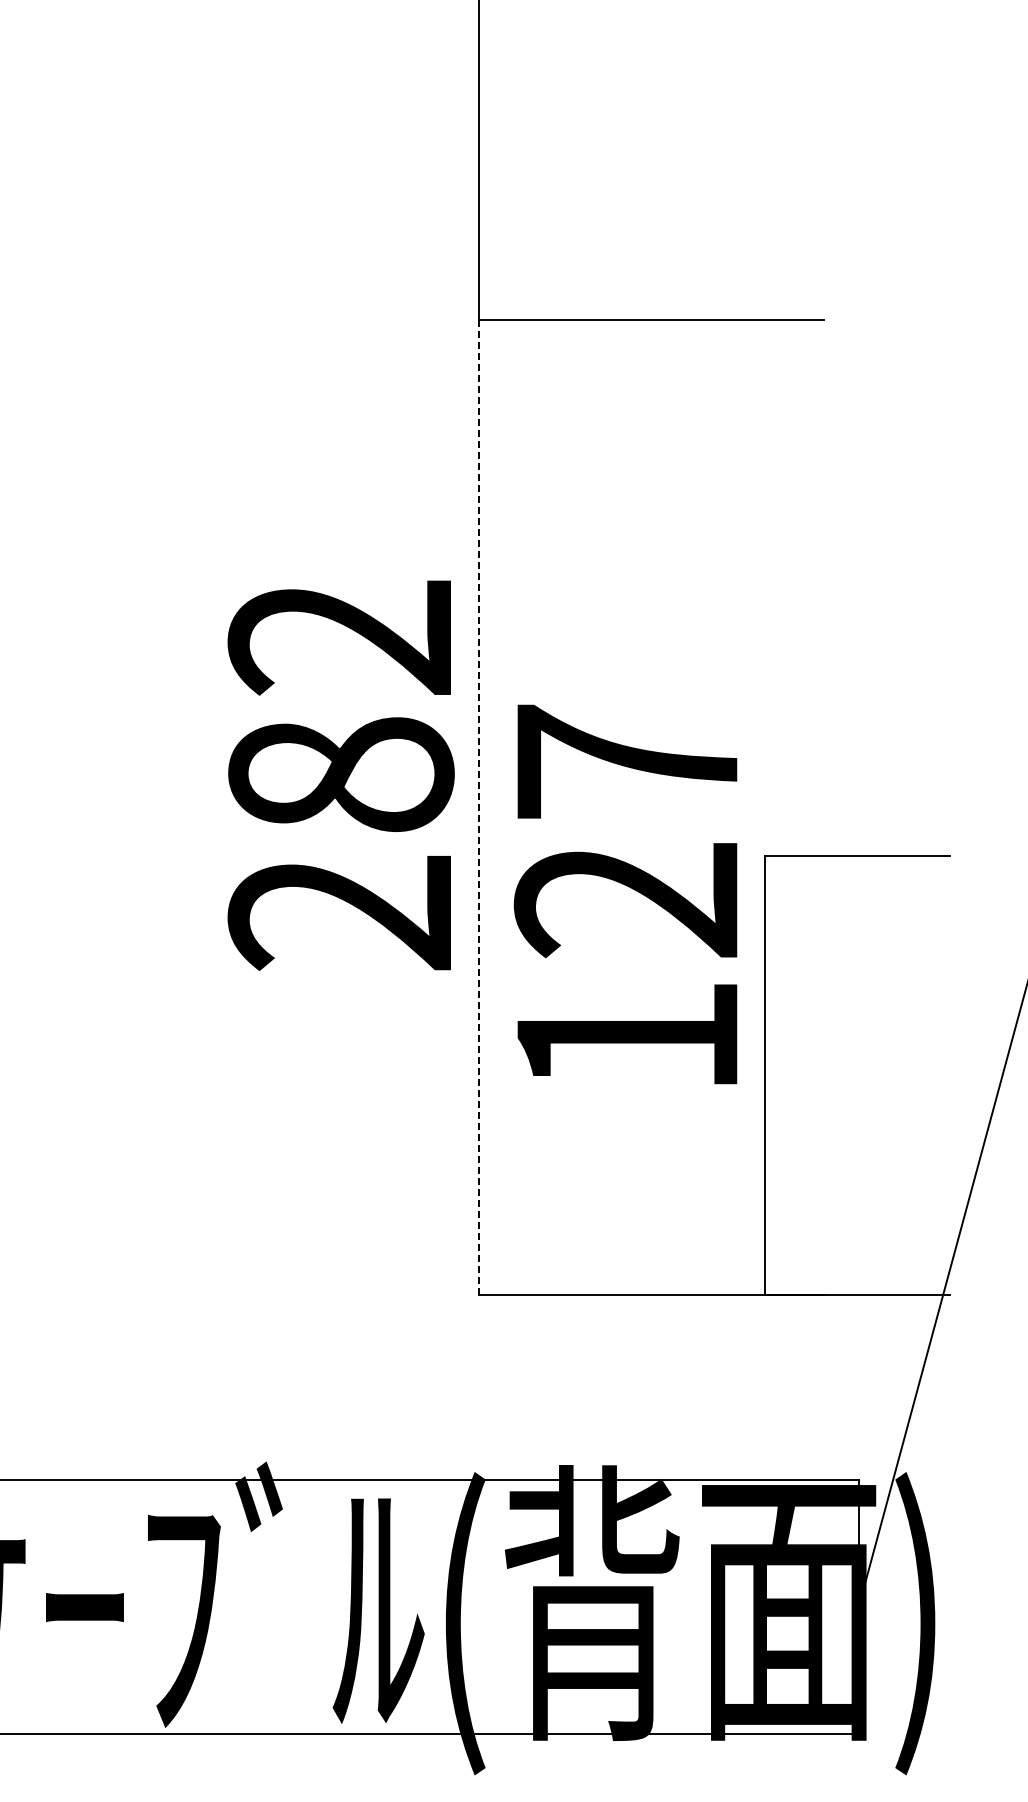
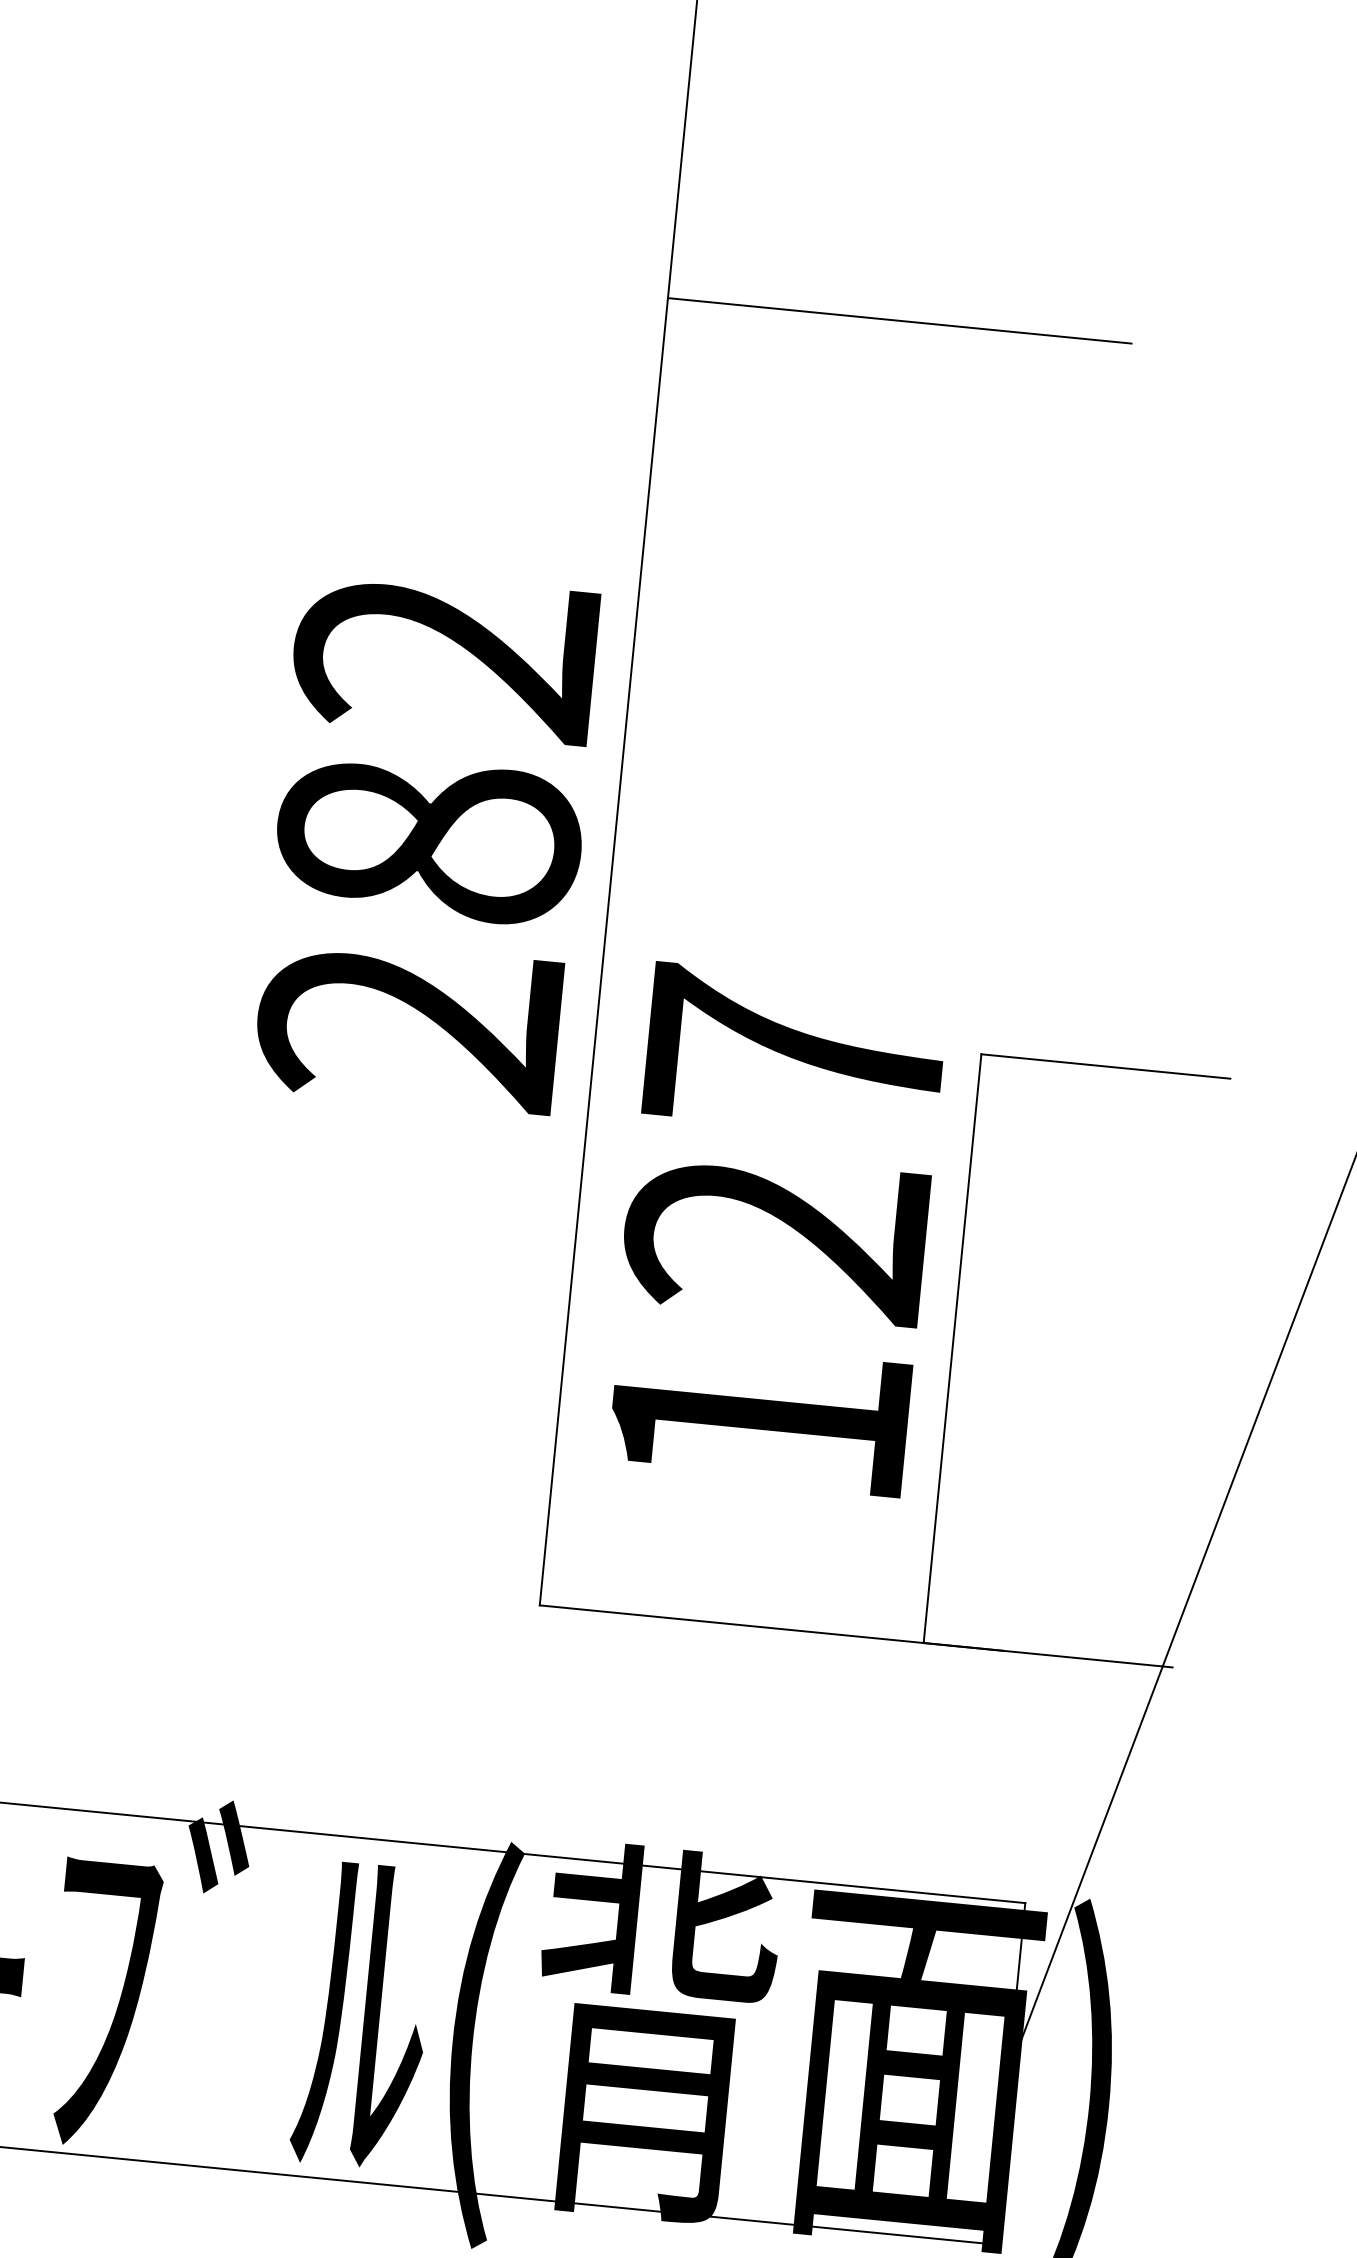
text: (340, 775) -> (427, 840), moved
line: (478, 807) -> (603, 951), dashed -> solid
text: (625, 894) -> (775, 1229), moved

